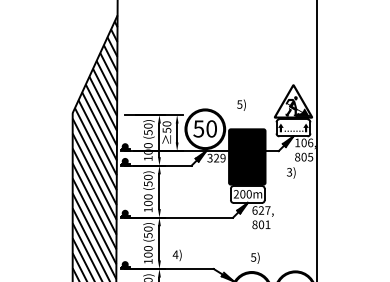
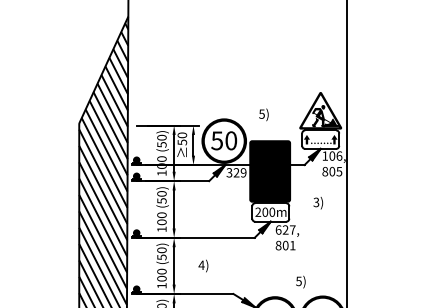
text: (291, 172) -> (318, 202), moved
text: (176, 255) -> (202, 266), moved
text: (255, 257) -> (301, 281), moved

